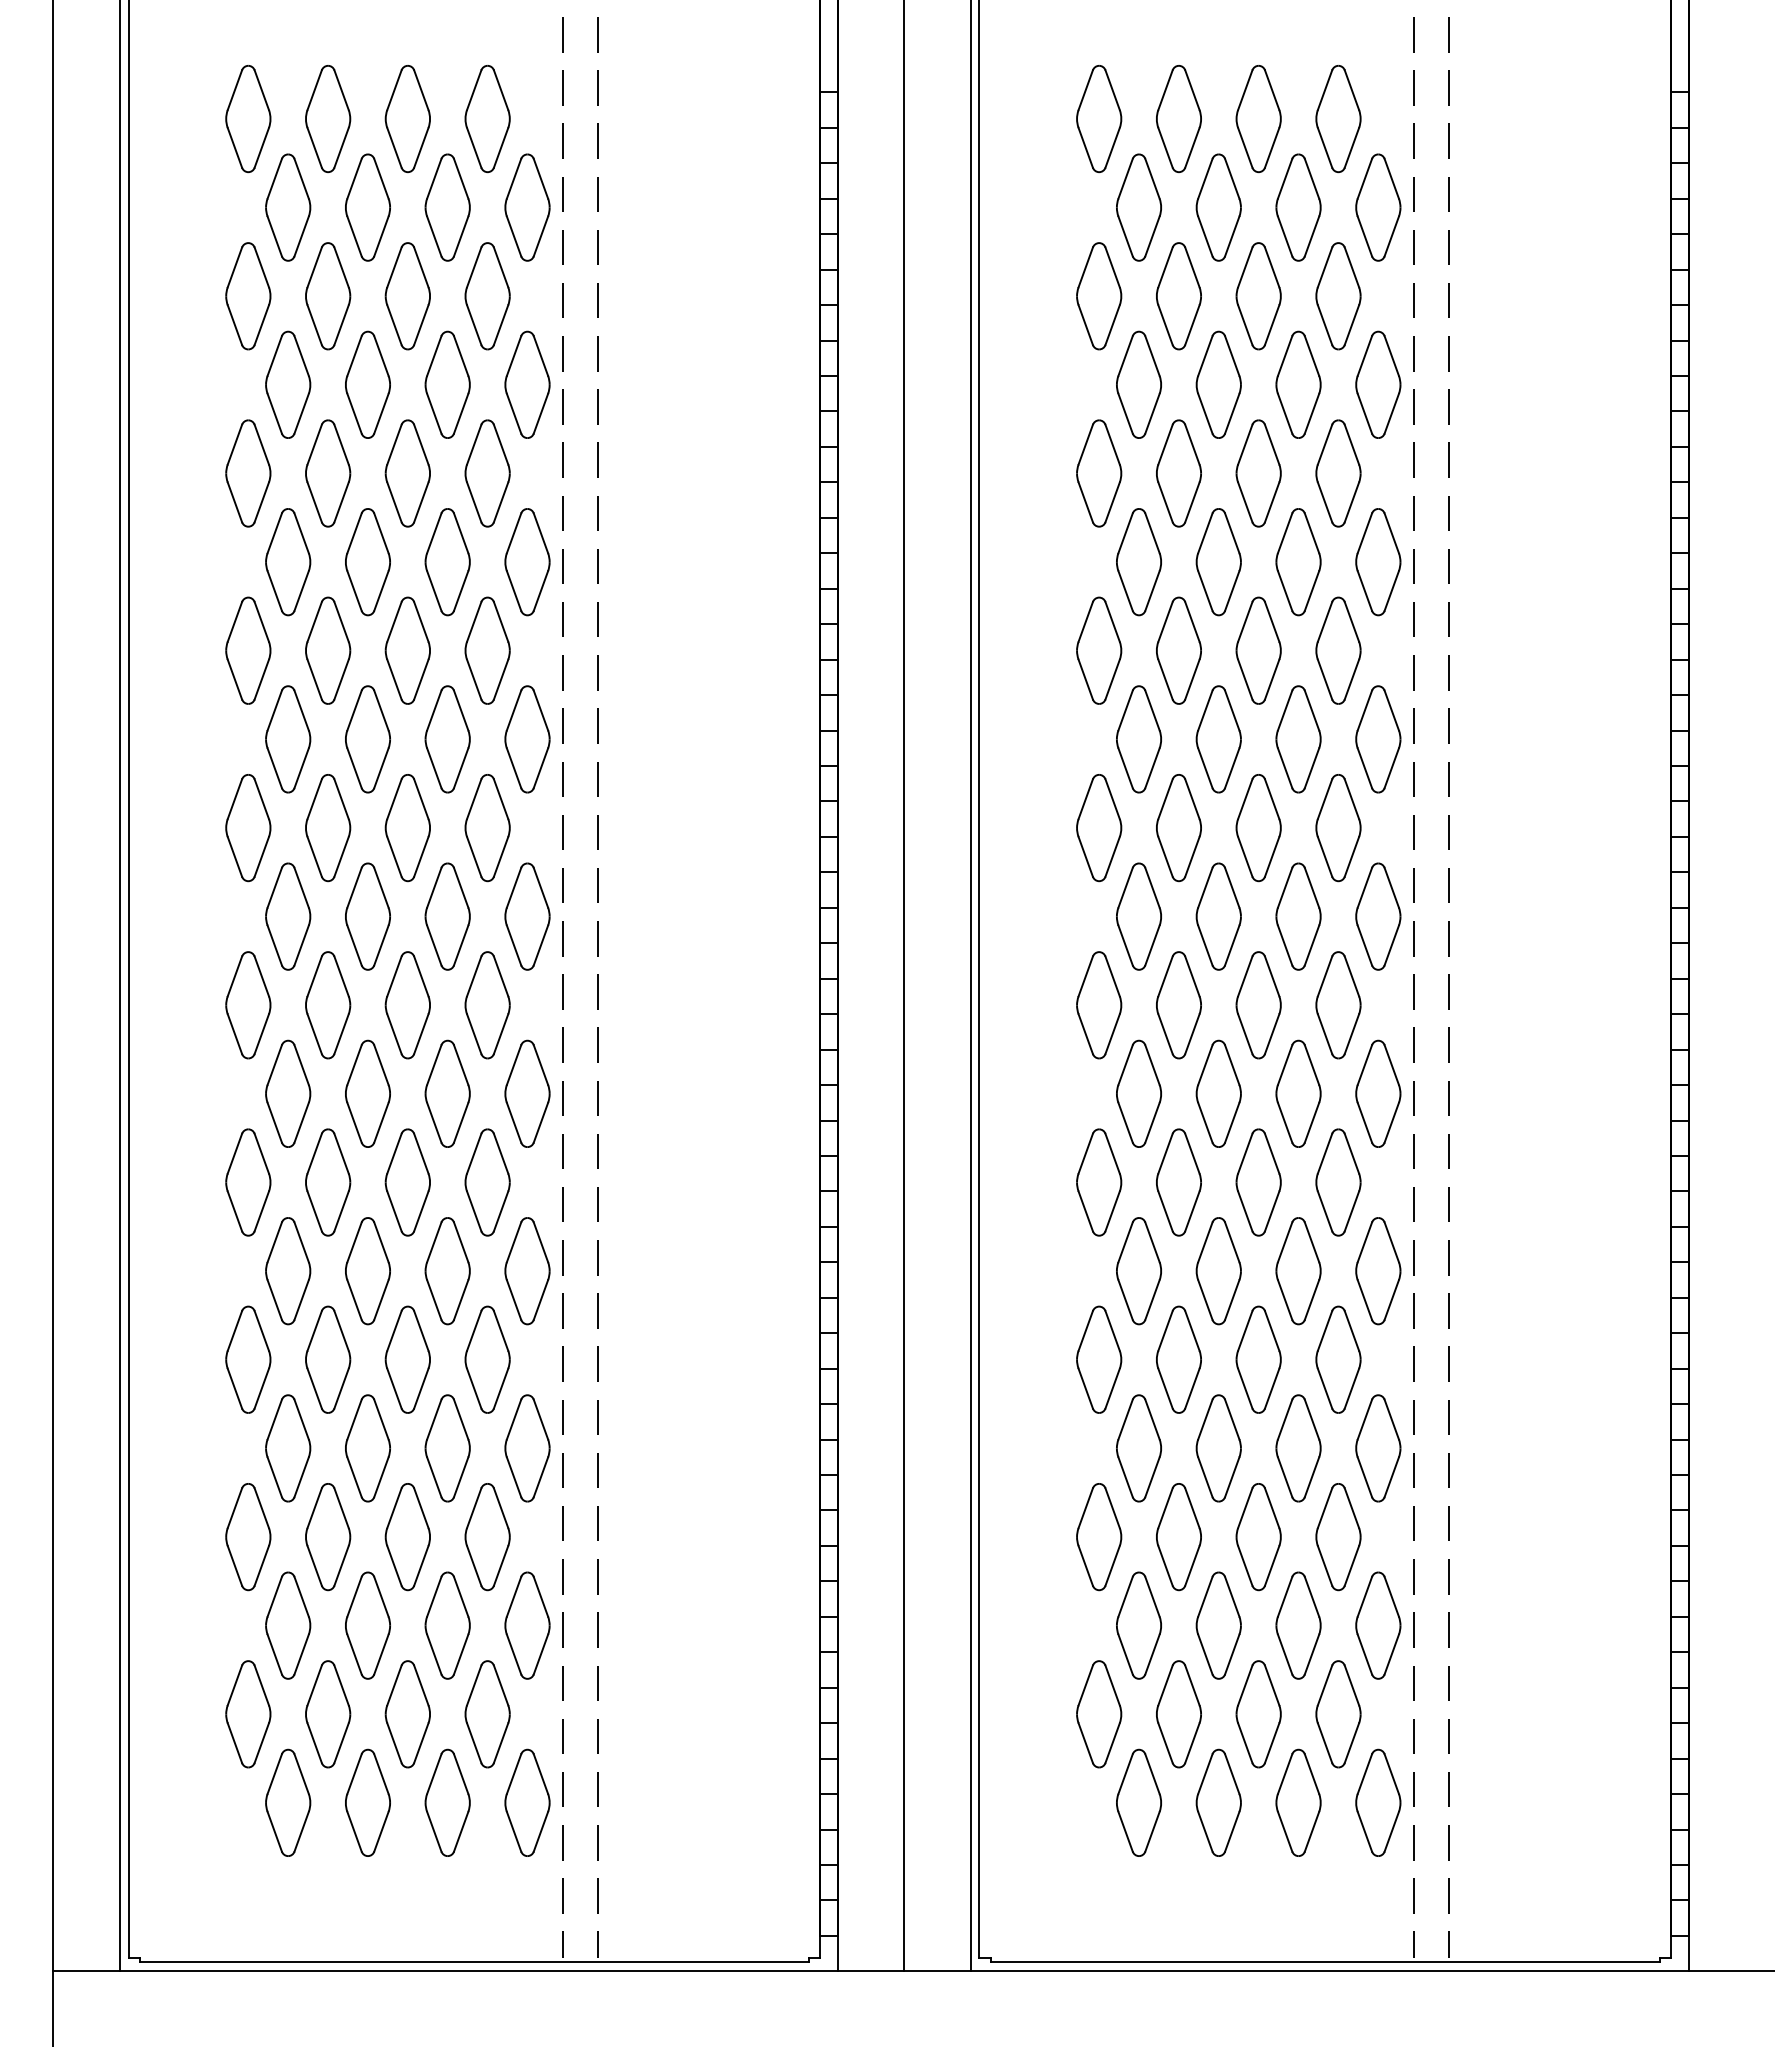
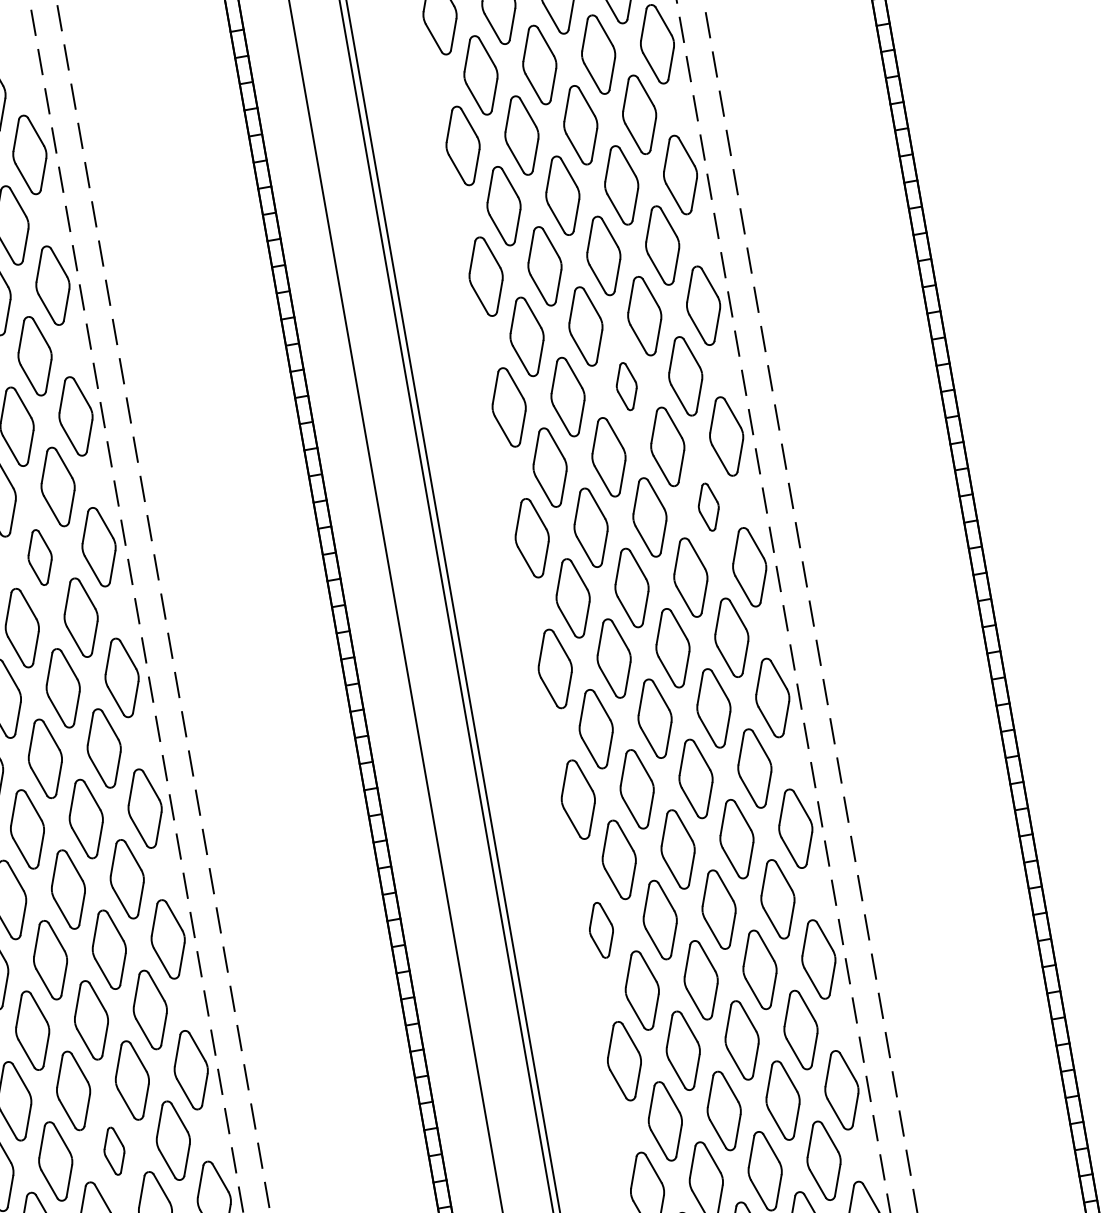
part: (1258, 650) -> (626, 386), size x0.6
part: (447, 739) -> (40, 557), size x0.7
part: (1338, 828) -> (708, 507), size x0.6
part: (1099, 1359) -> (601, 930), size x0.7
part: (407, 1537) -> (114, 1151), size x0.6

